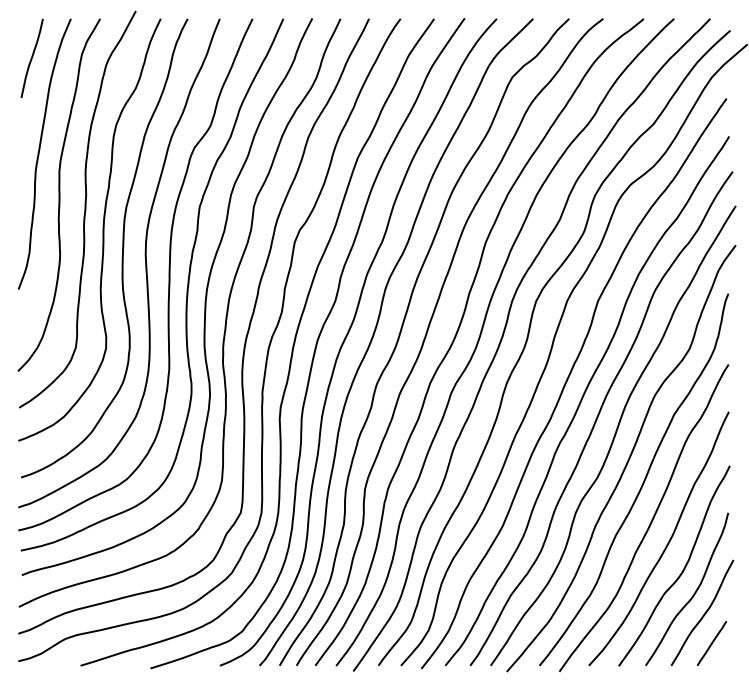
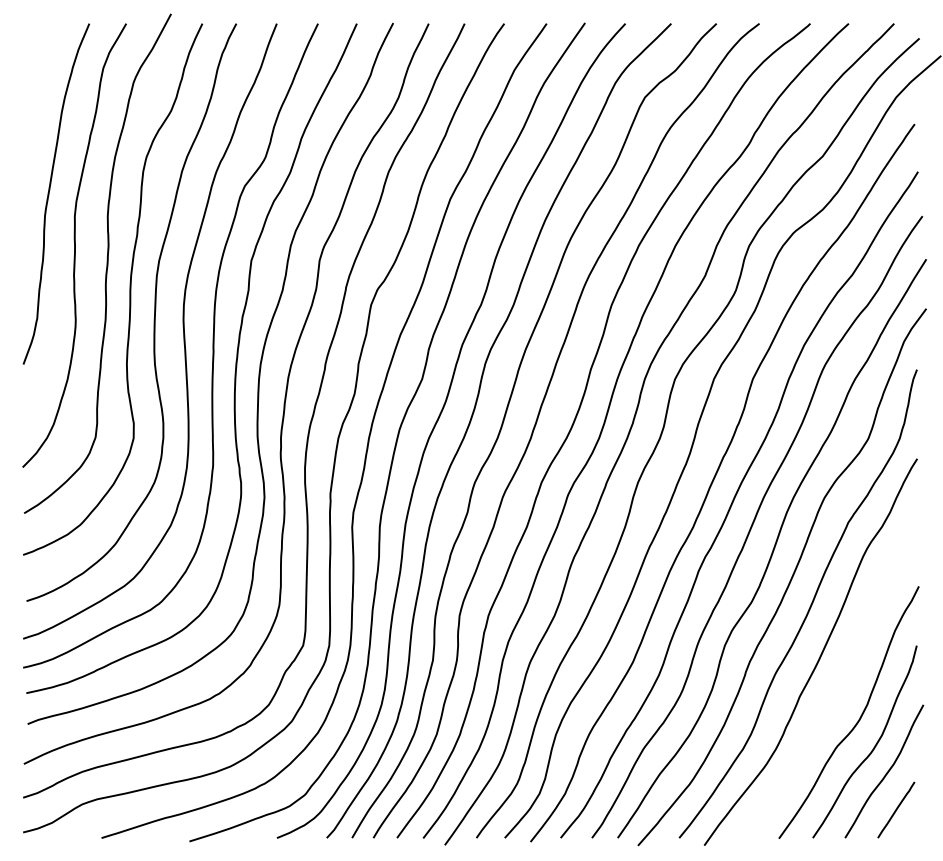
curve: (32, 58) -> (40, 73), removed
curve: (667, 542) -> (840, 683), removed

